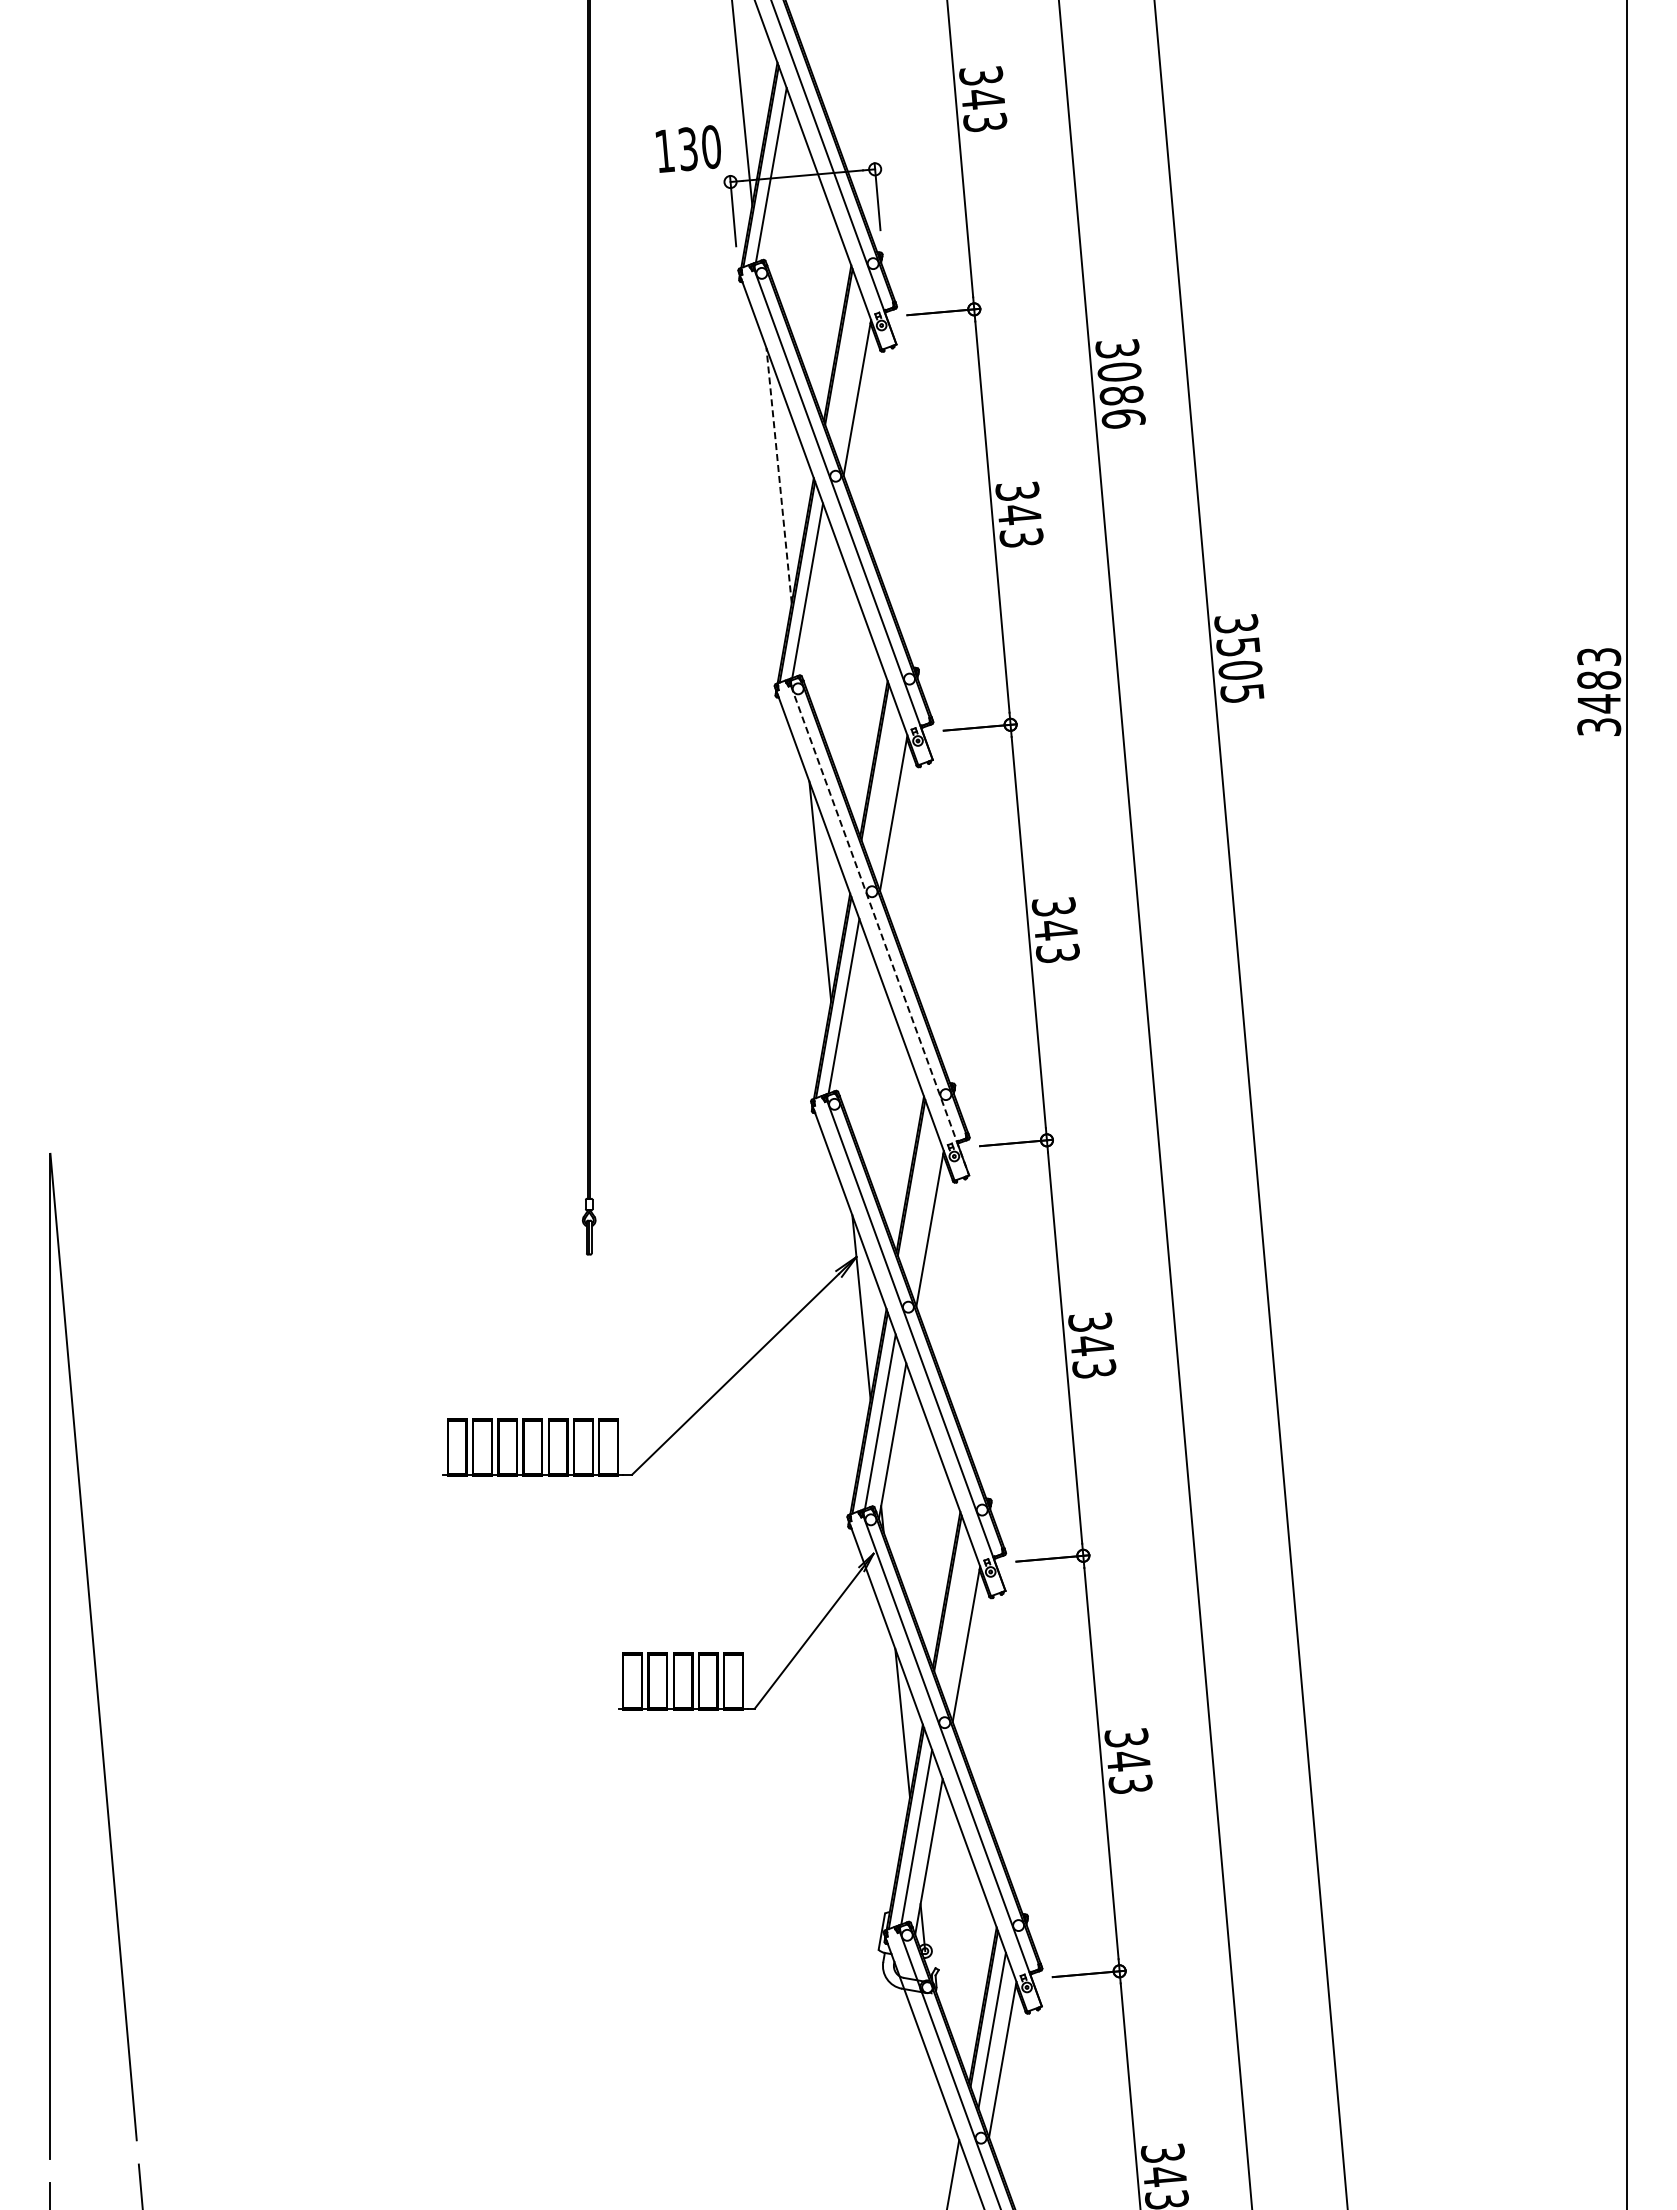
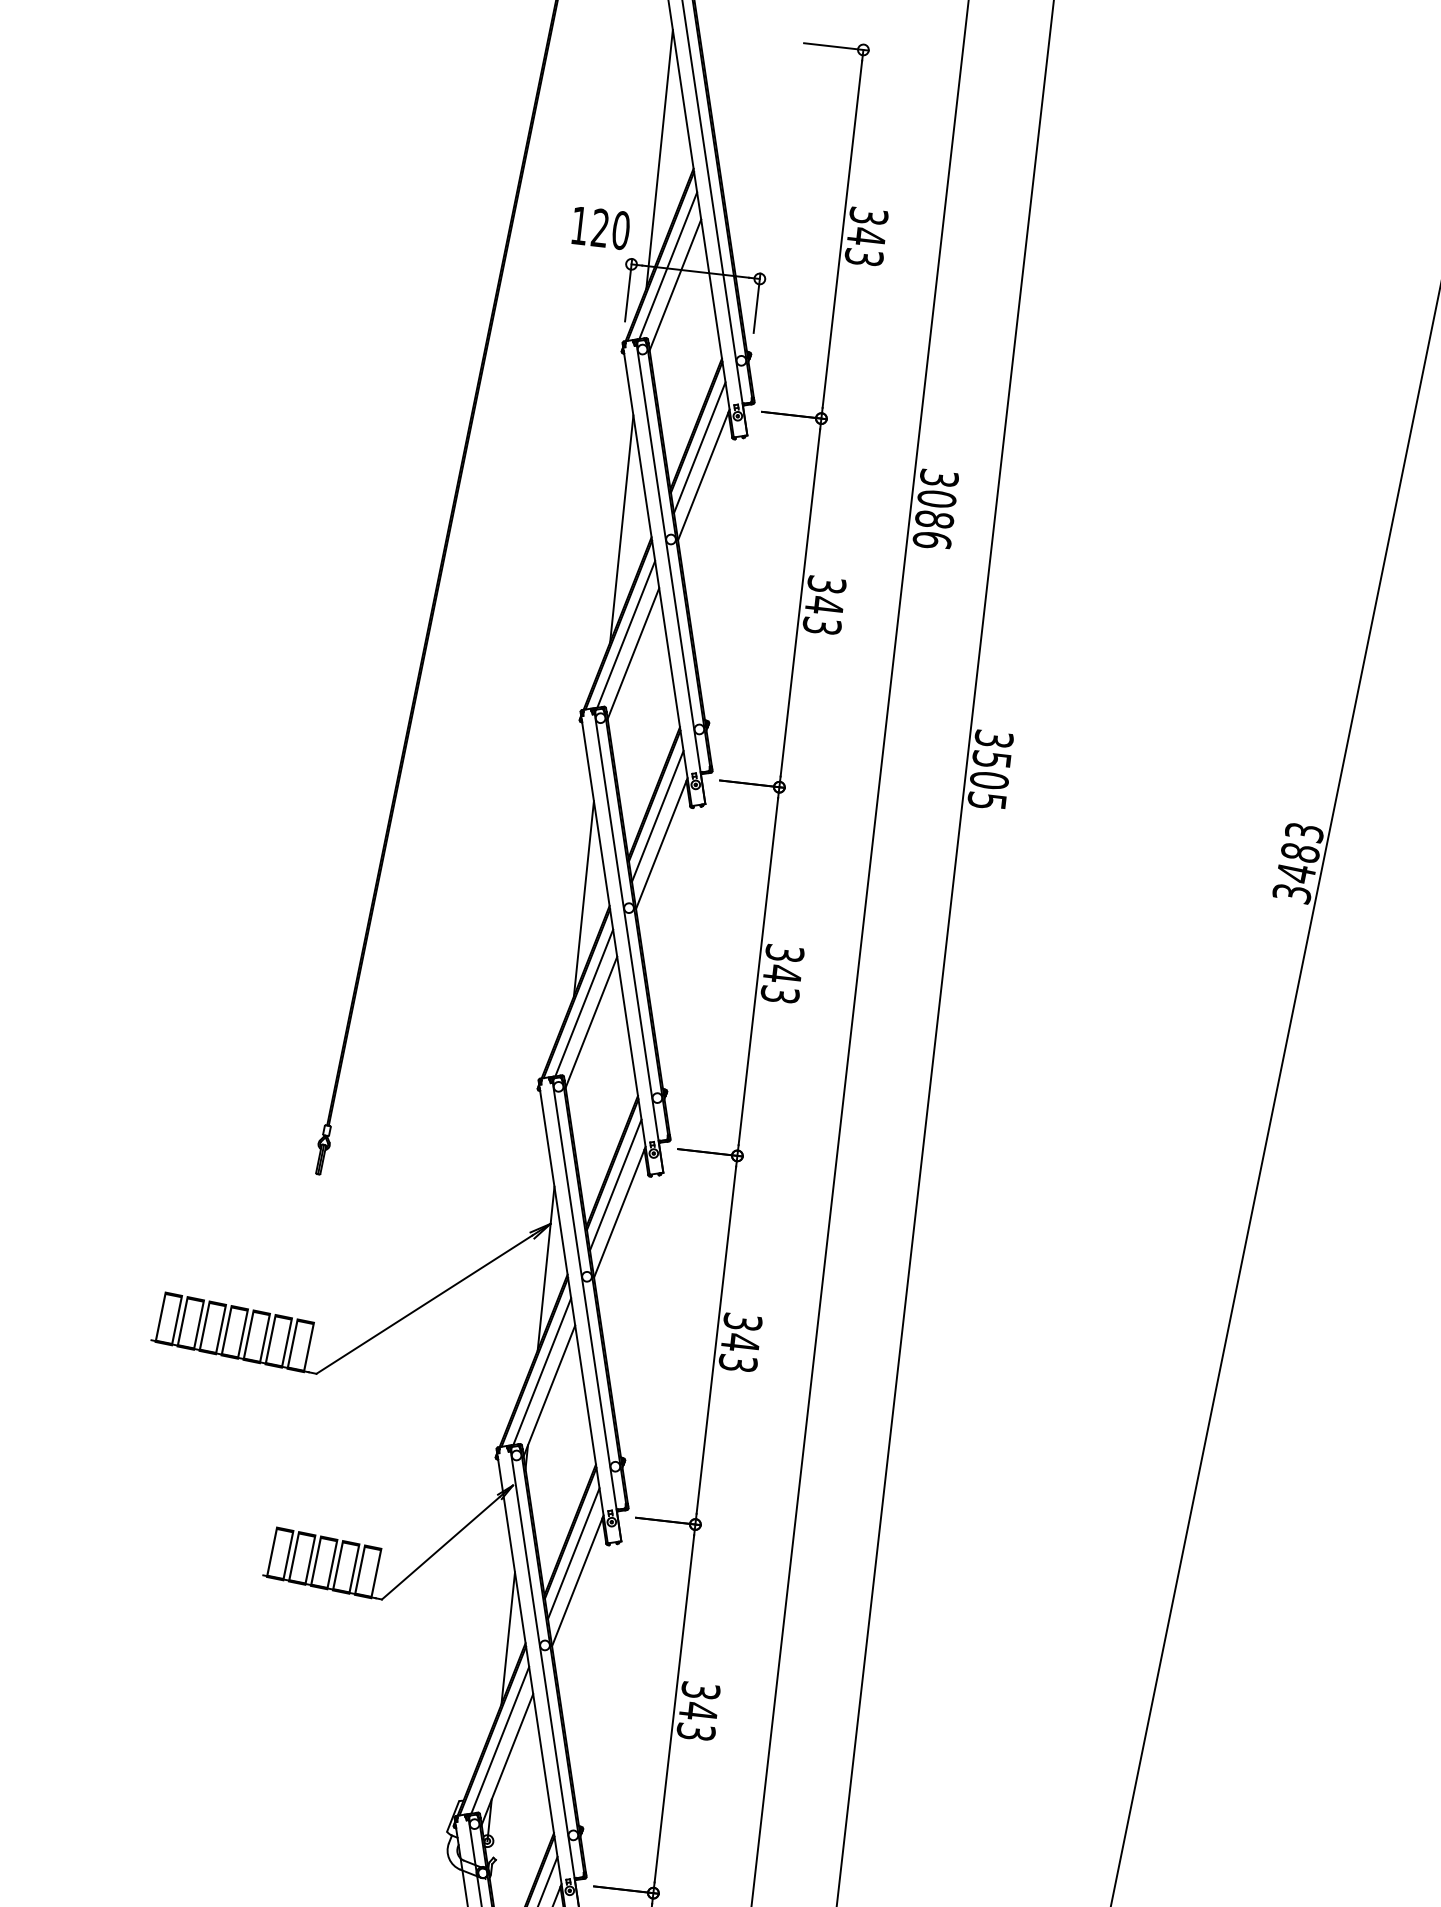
text: (687, 149) -> (599, 228), 130 -> 120
line: (783, 194) -> (675, 284), added
line: (846, 368) -> (699, 447), added
line: (779, 475) -> (622, 528), dashed -> solid
line: (819, 610) -> (633, 653), added
line: (882, 784) -> (657, 816), added
line: (880, 930) -> (629, 943), dashed -> solid
line: (855, 1025) -> (590, 1021), added
line: (919, 1199) -> (615, 1184), added
line: (955, 1614) -> (573, 1553), added

